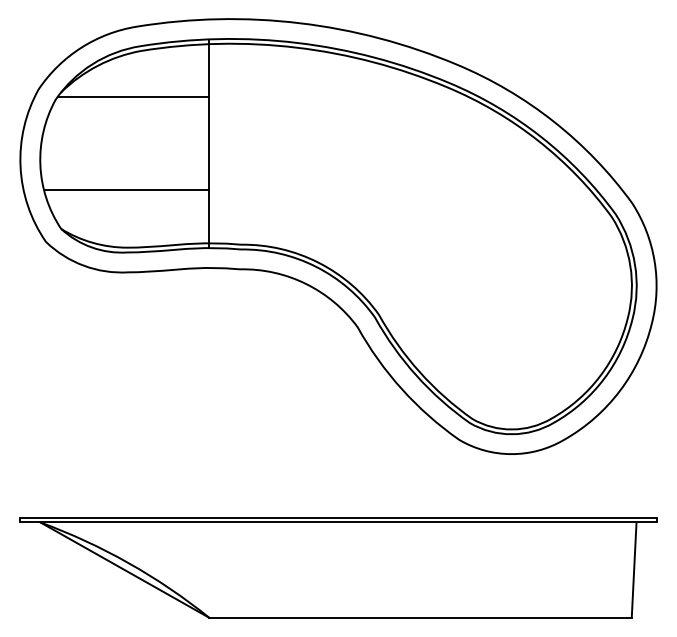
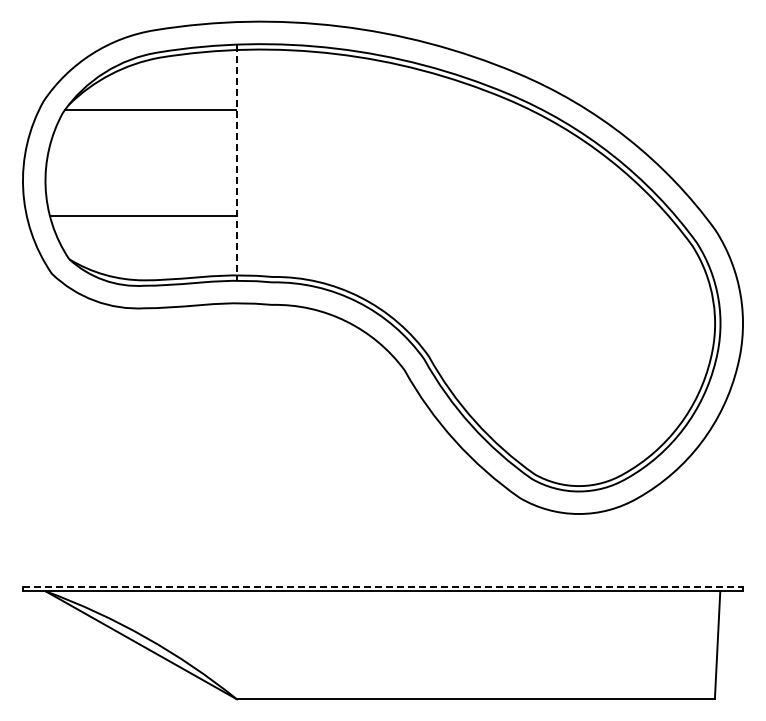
line: (209, 144) -> (236, 163), solid -> dashed
line: (338, 518) -> (383, 586), solid -> dashed

